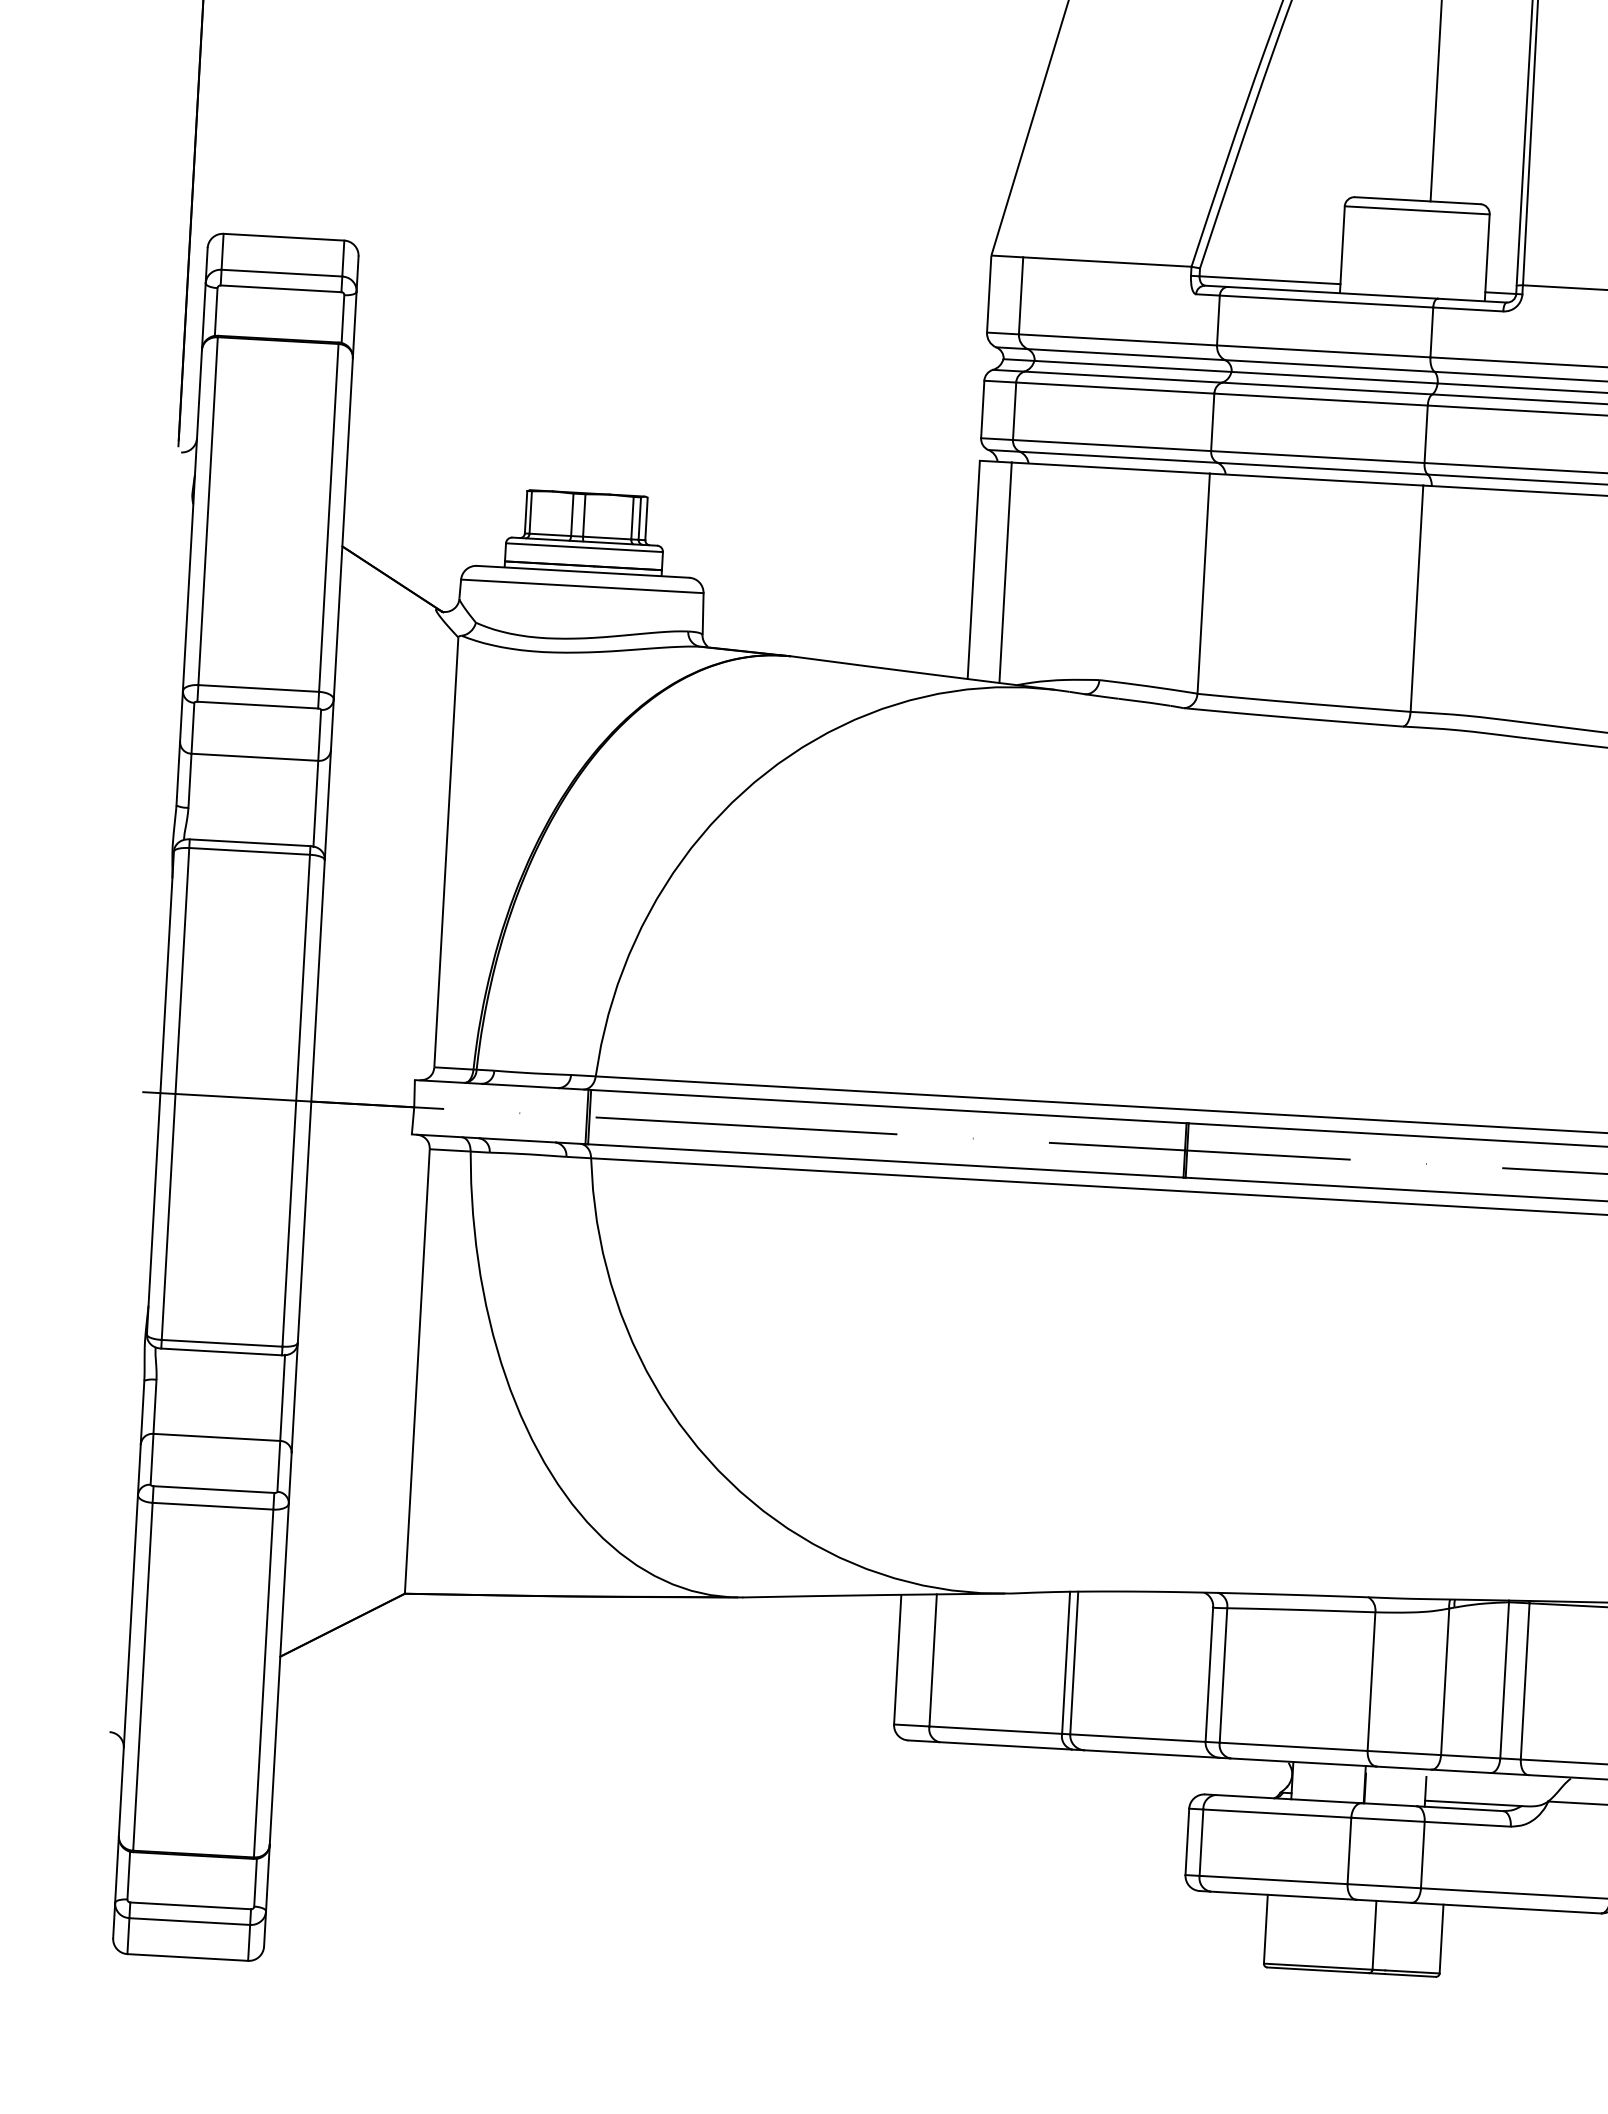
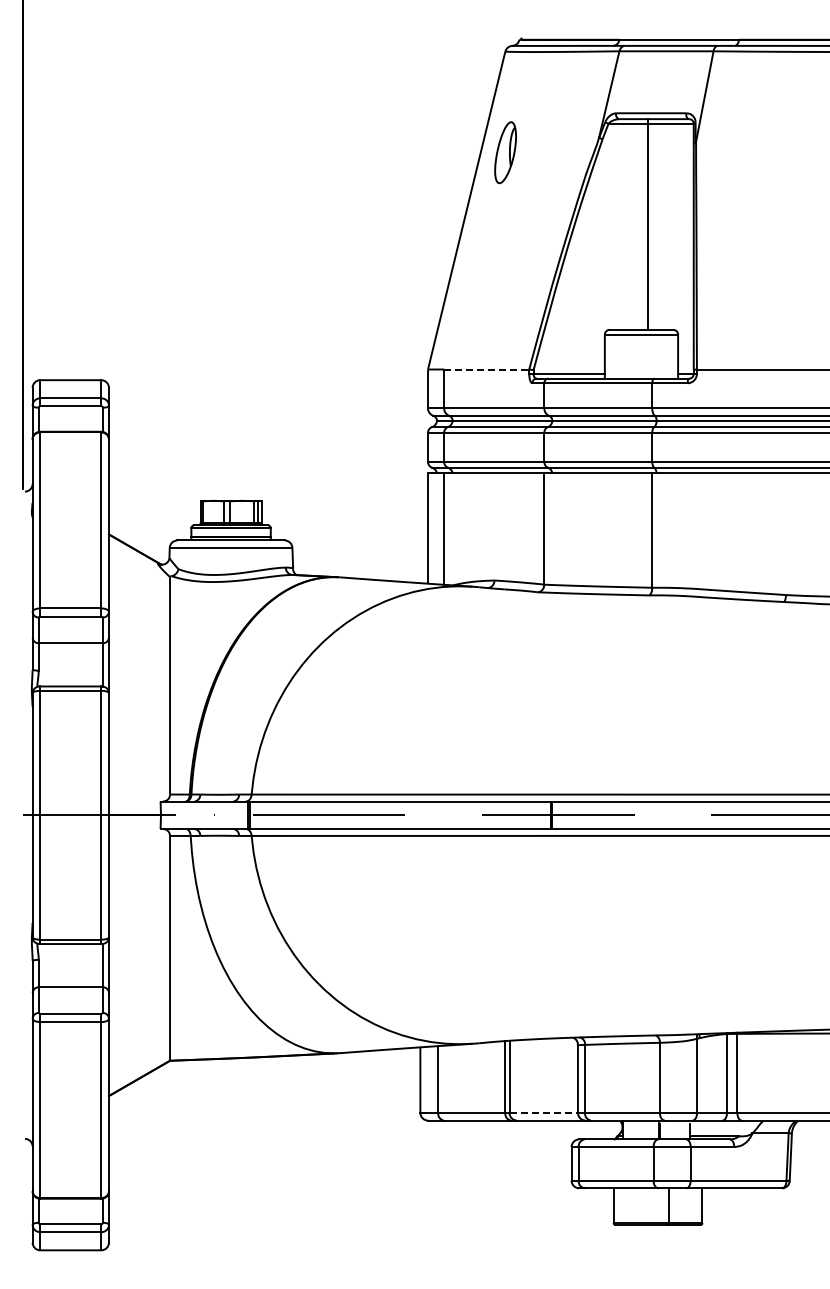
line: (1106, 262) -> (486, 369), solid -> dashed
line: (1139, 1737) -> (544, 1112), solid -> dashed

